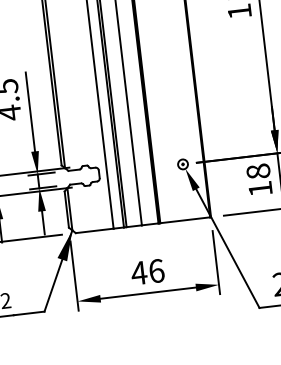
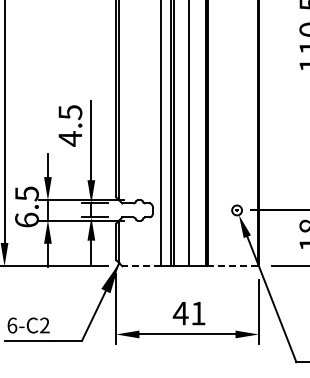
line: (184, 220) -> (232, 266), solid -> dashed
line: (93, 231) -> (140, 266), solid -> dashed
text: (156, 271) -> (198, 313), 46 -> 41

